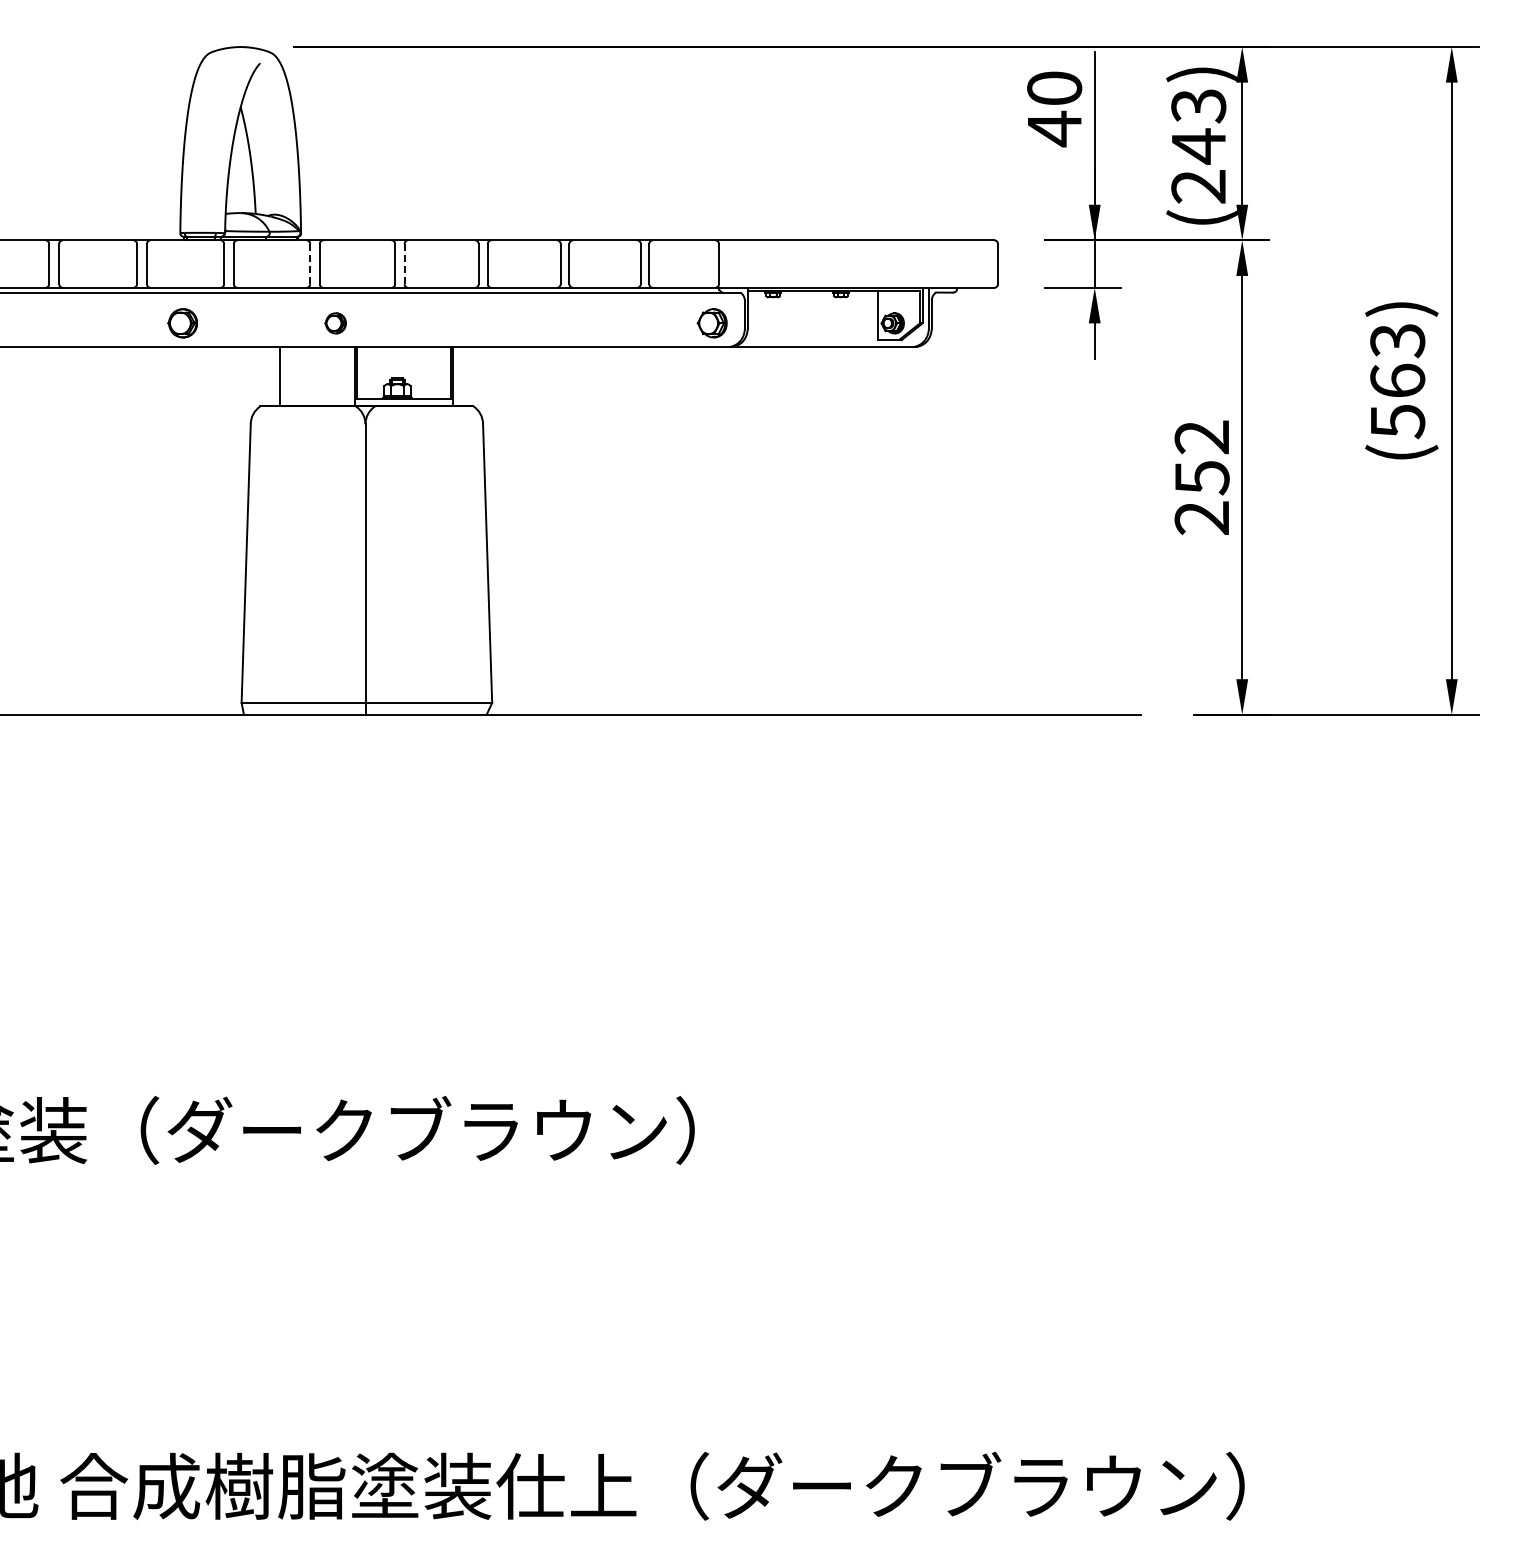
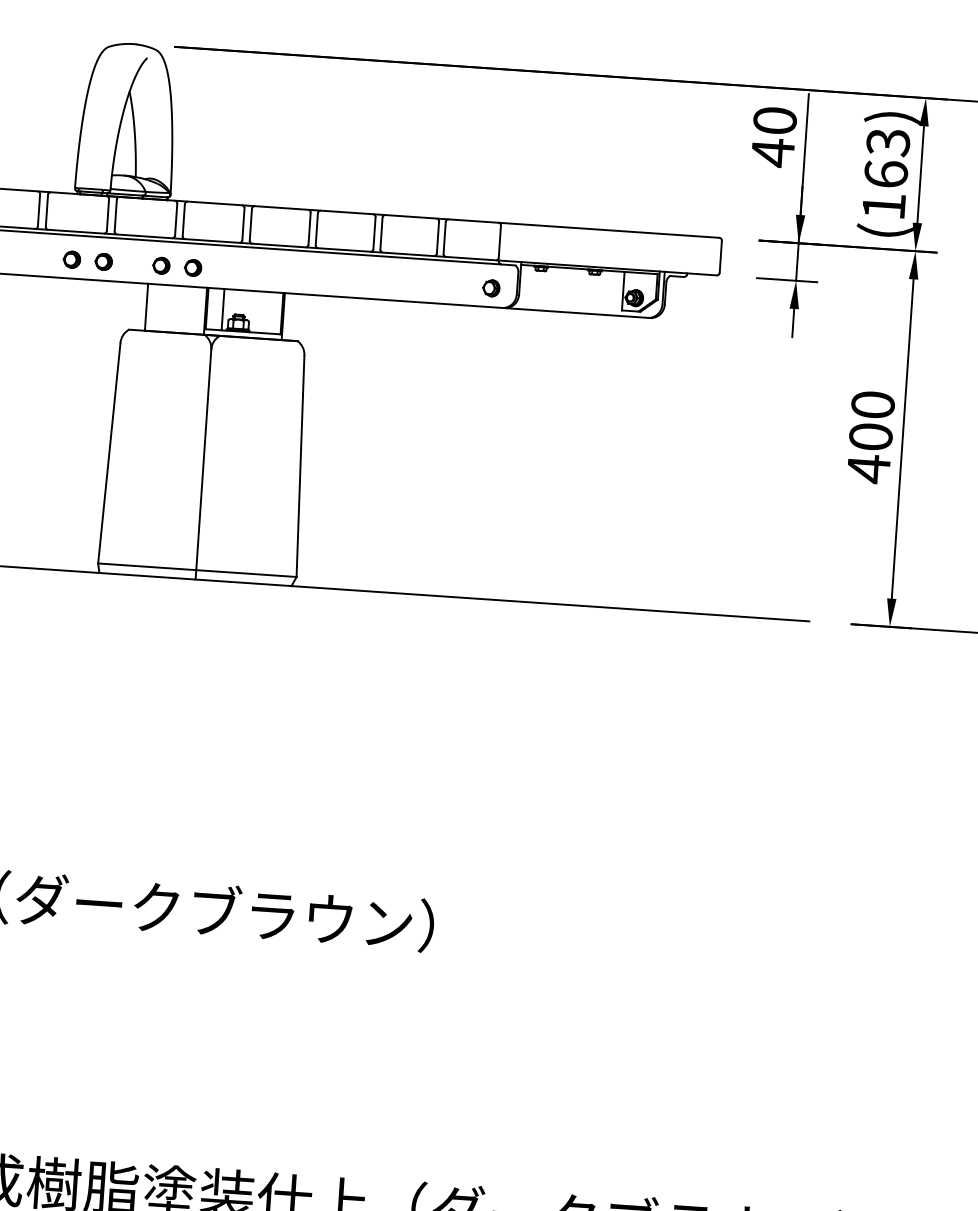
text: (1198, 165) -> (884, 189), (243) -> (163)
line: (310, 264) -> (176, 220), dashed -> solid
line: (404, 264) -> (250, 225), dashed -> solid
part: (182, 323) -> (71, 259), size x0.71
part: (222, 323) -> (103, 261), added
part: (295, 323) -> (161, 265), added
part: (711, 323) -> (490, 288), size x0.71
line: (376, 373) -> (222, 309), added
text: (1201, 478) -> (870, 437), 252 -> 400

